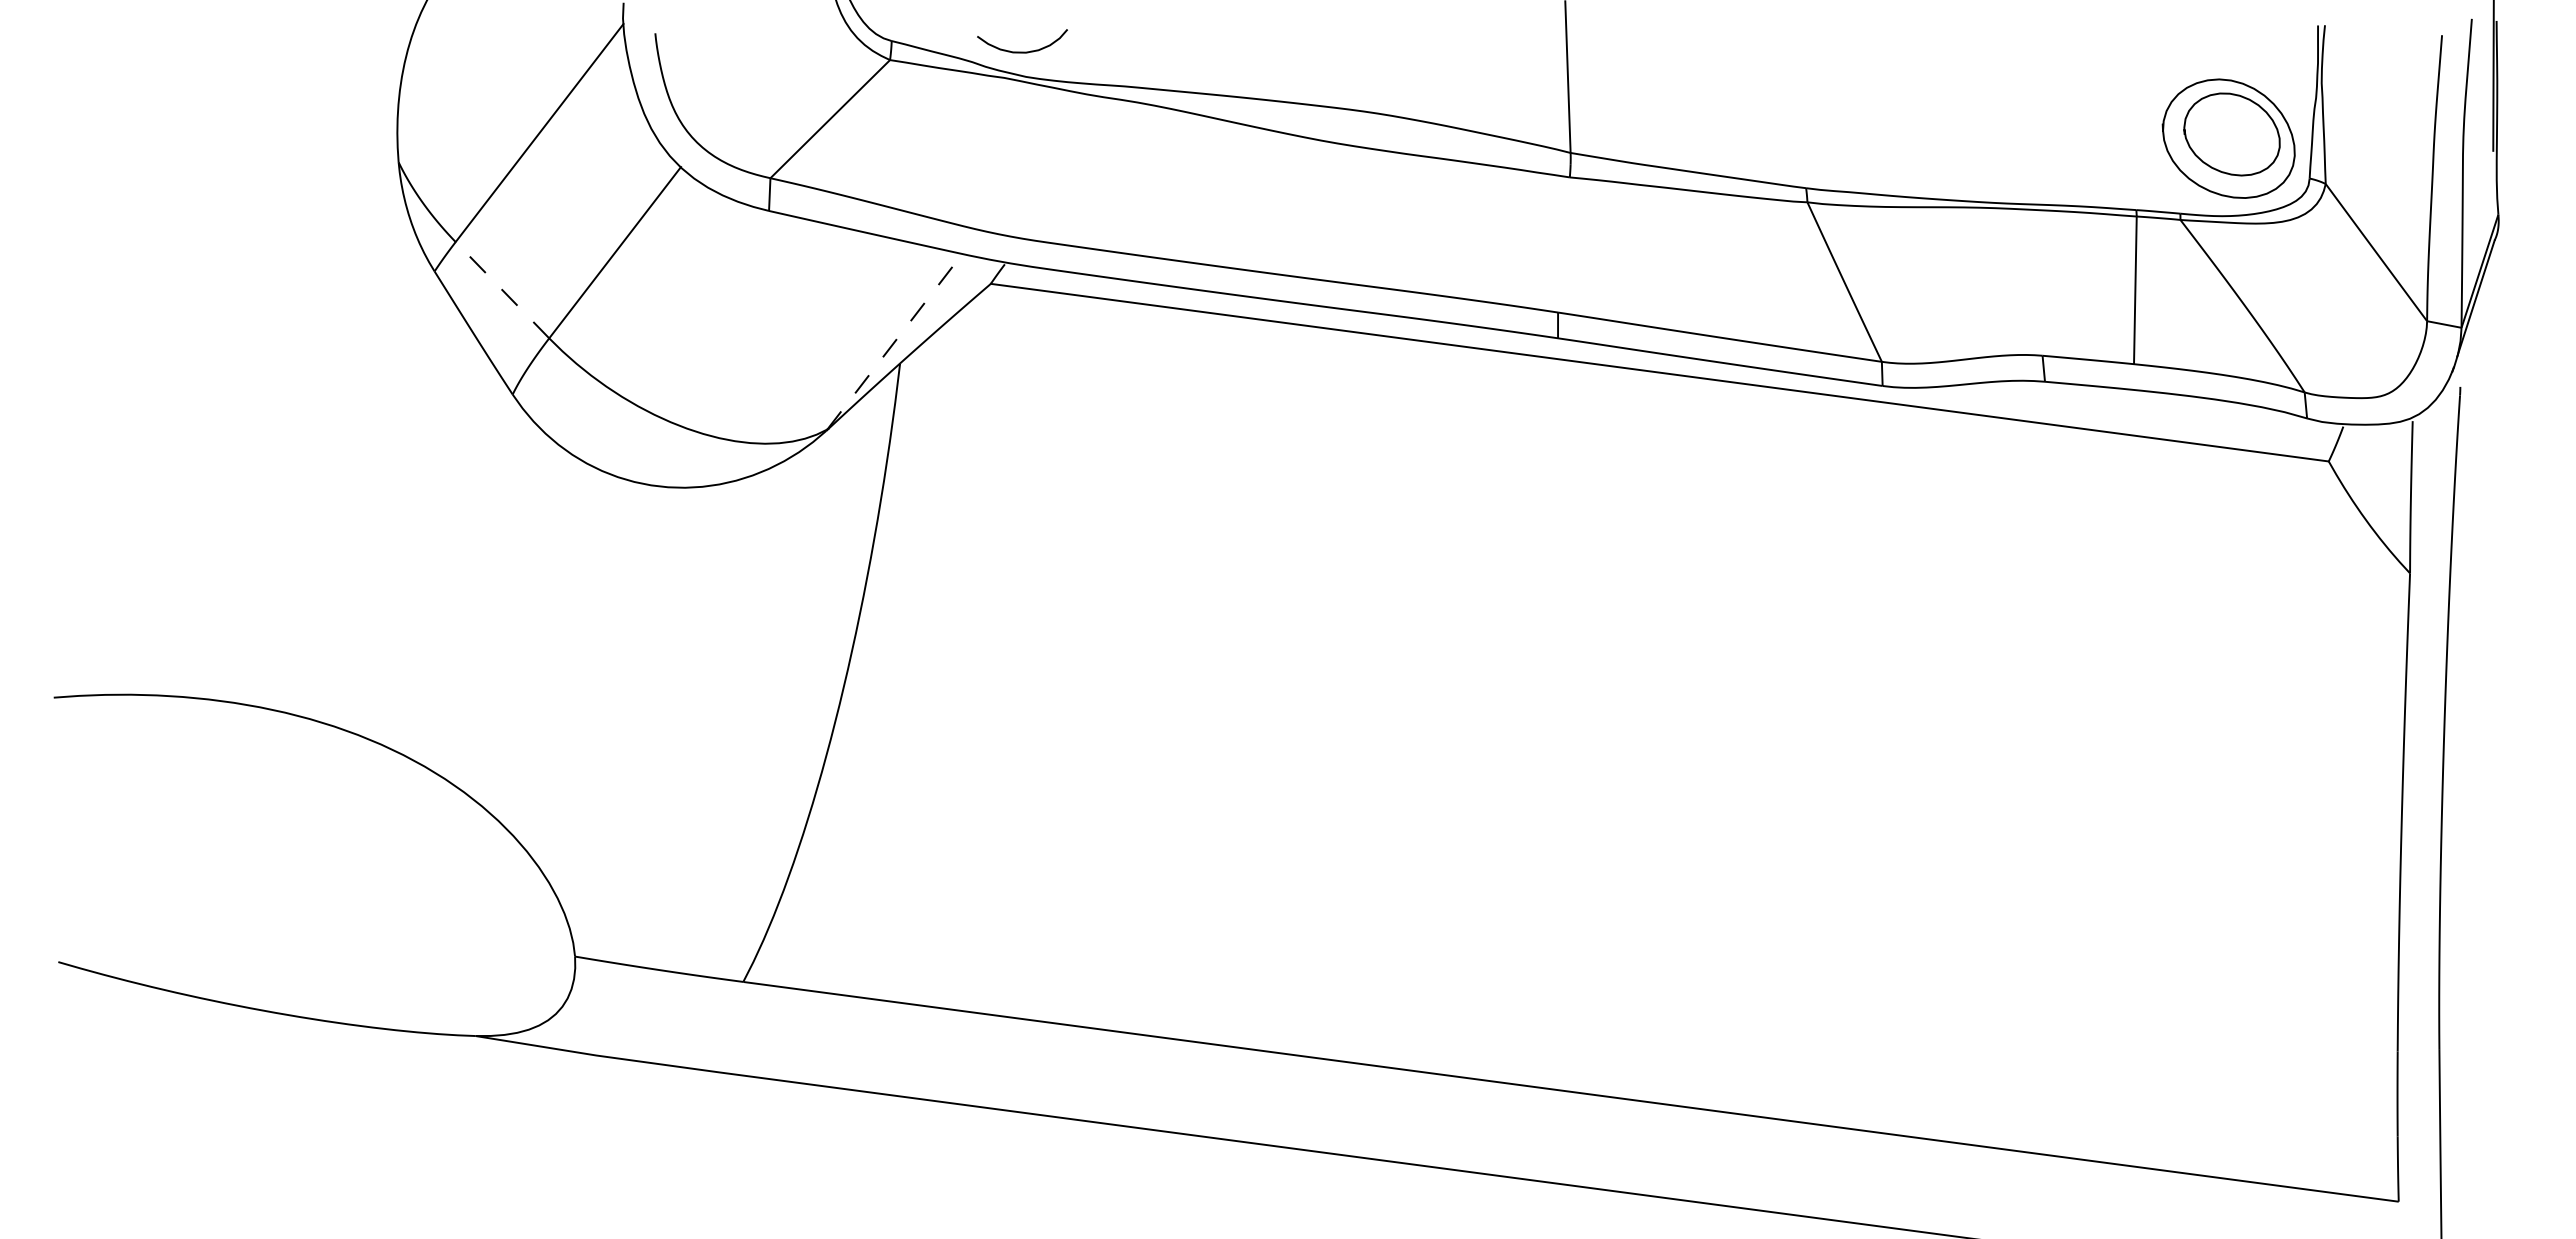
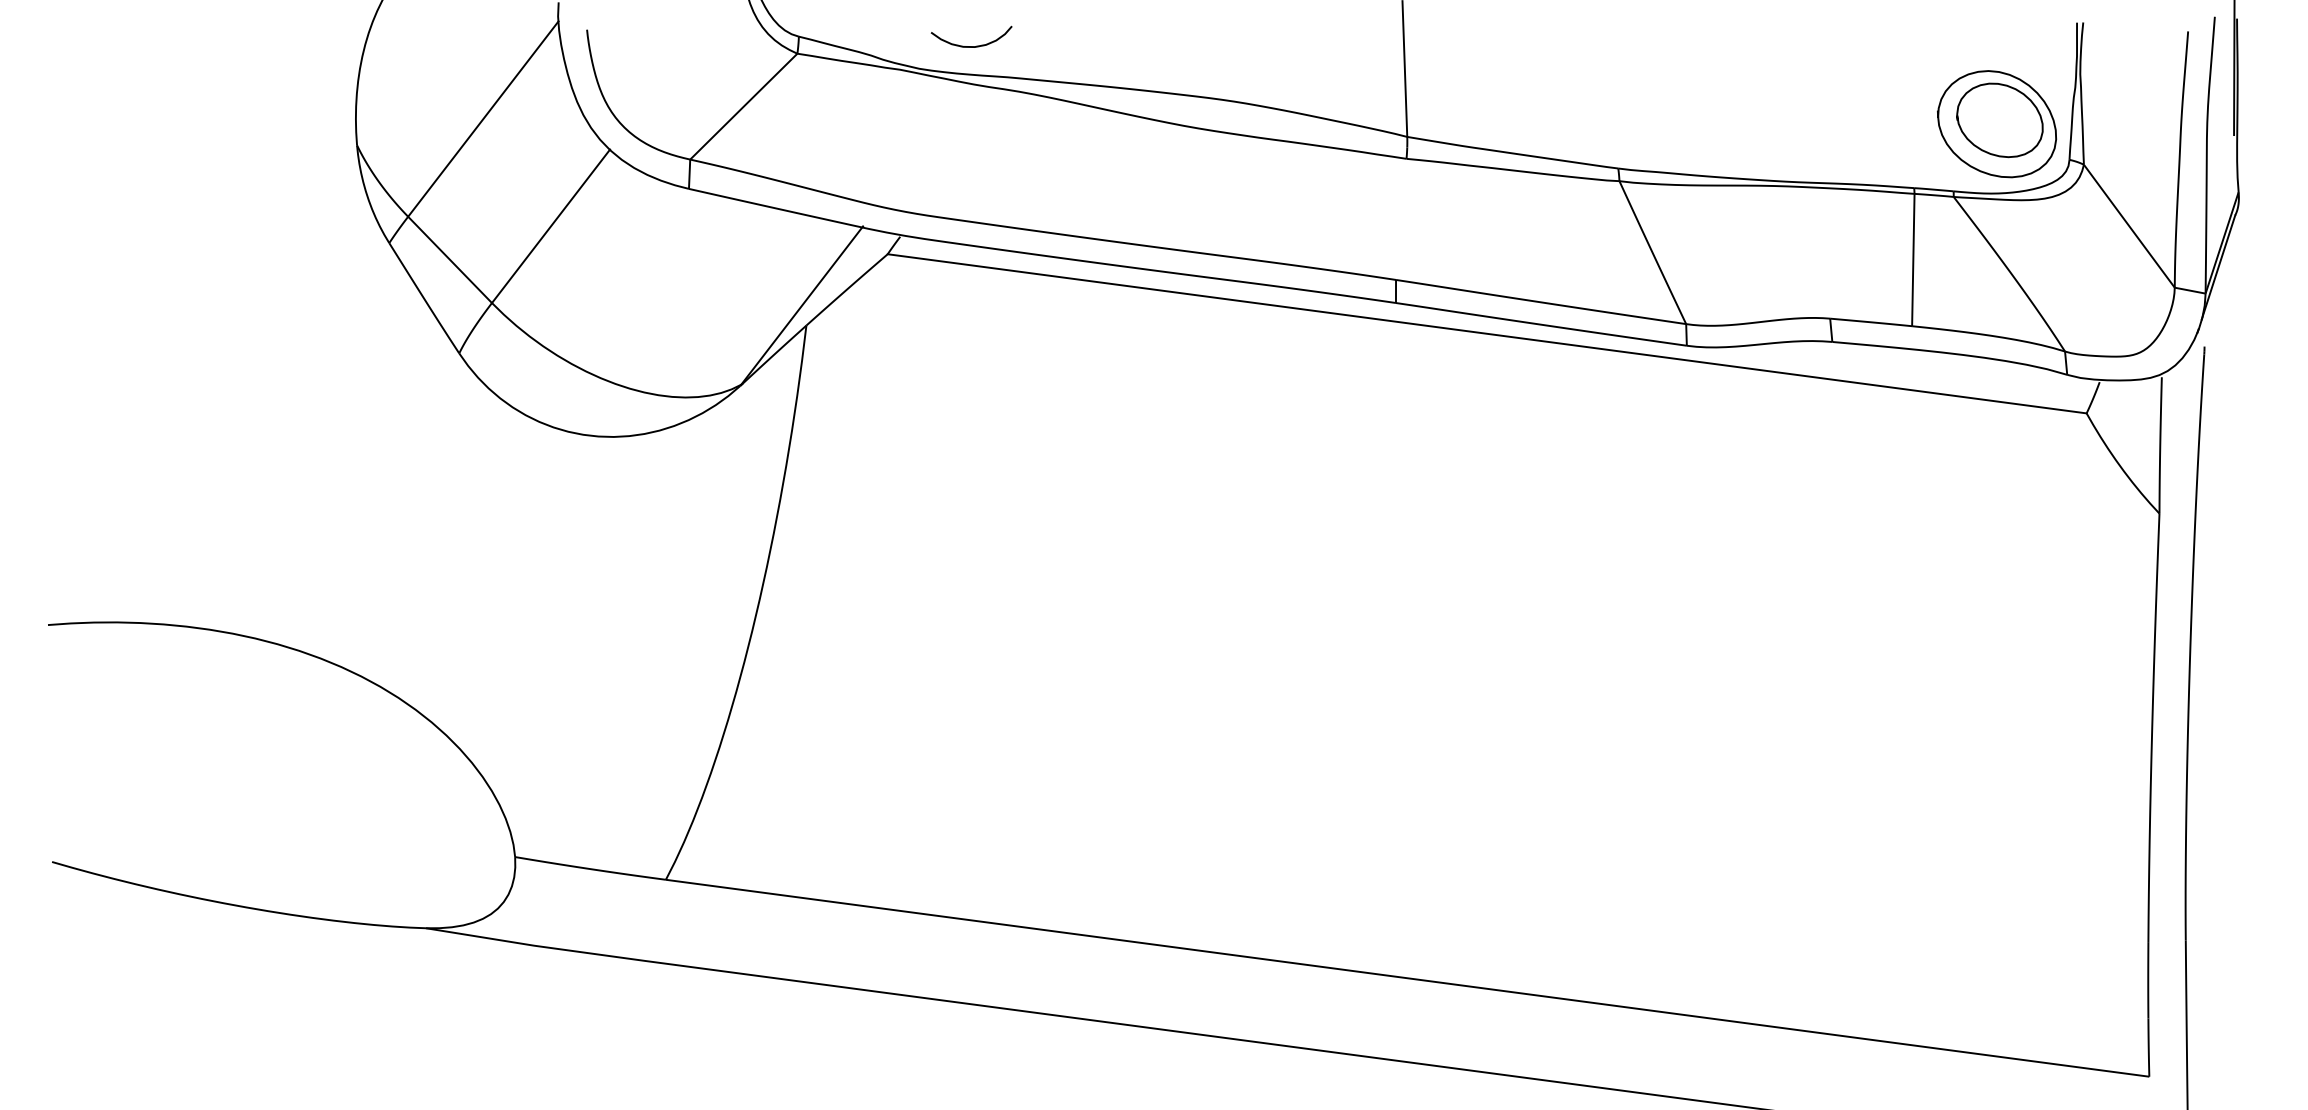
curve: (1022, 51) -> (971, 46), moved
line: (502, 289) -> (450, 259), dashed -> solid
line: (895, 340) -> (802, 304), dashed -> solid

